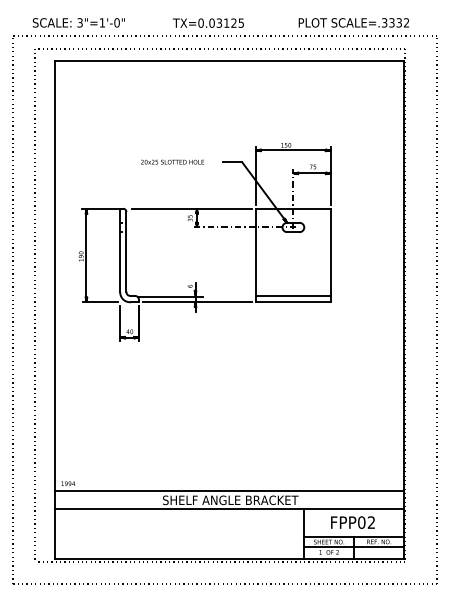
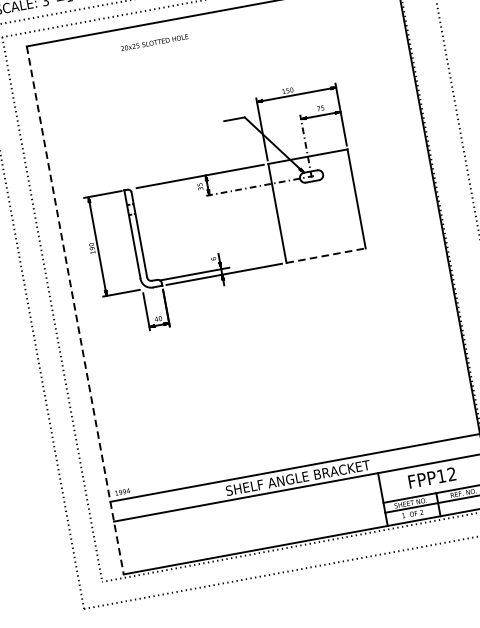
text: (172, 161) -> (154, 42), moved
line: (293, 295) -> (324, 248), removed
line: (293, 302) -> (326, 256), solid -> dashed
line: (55, 310) -> (75, 310), solid -> dashed
text: (361, 522) -> (441, 476), FPP02 -> FPP12

